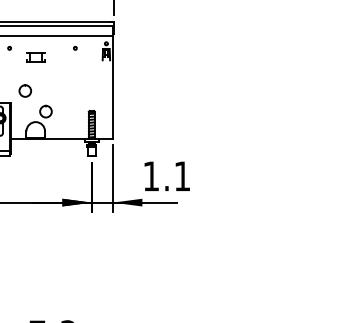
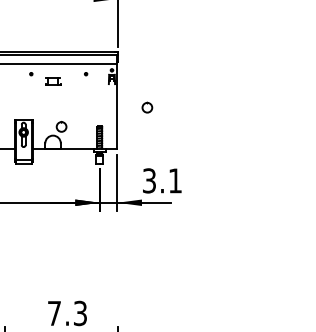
part: (25, 90) -> (147, 107), moved
text: (151, 175) -> (149, 180), 1.1 -> 3.1

